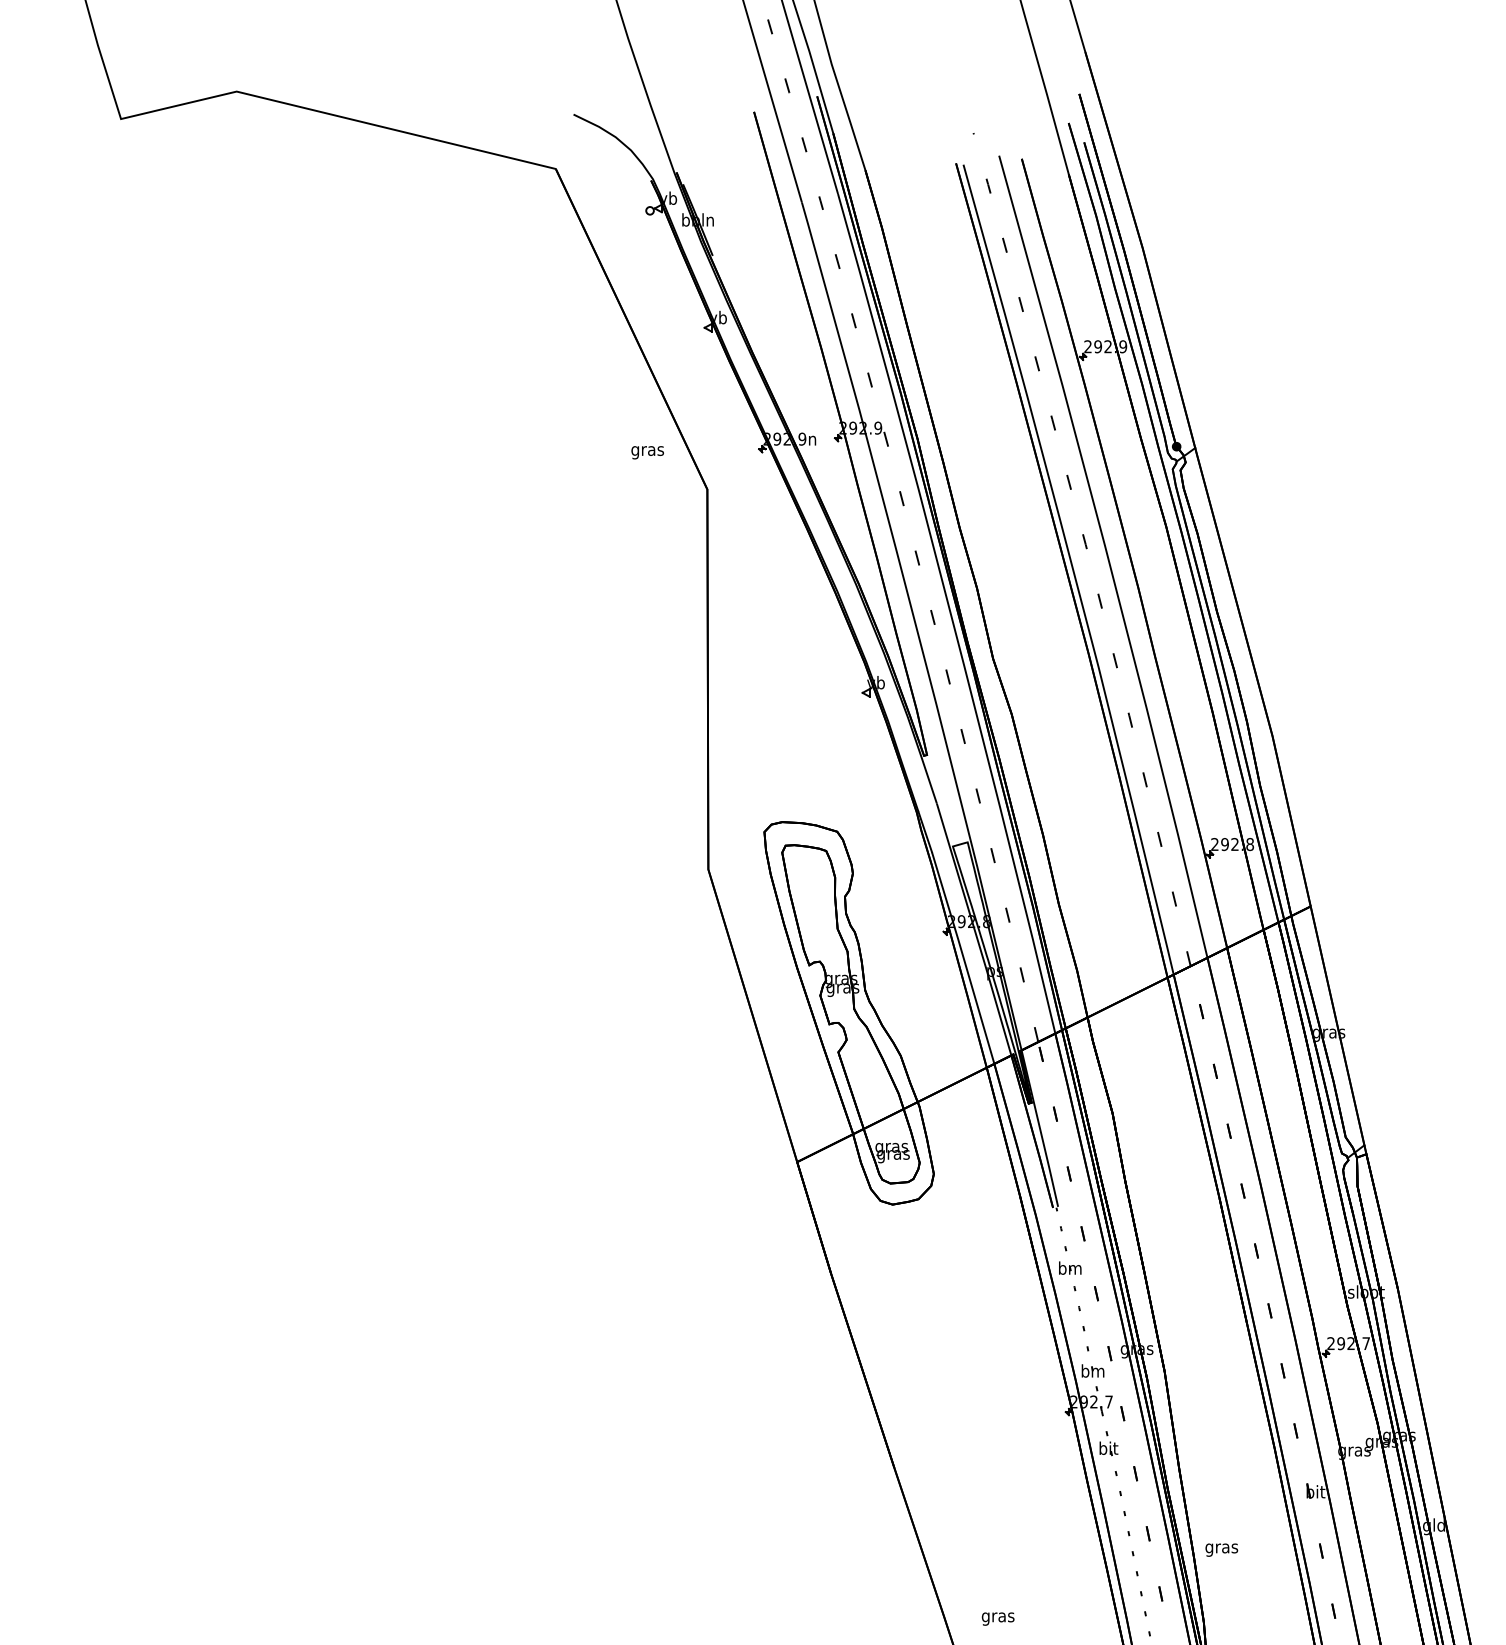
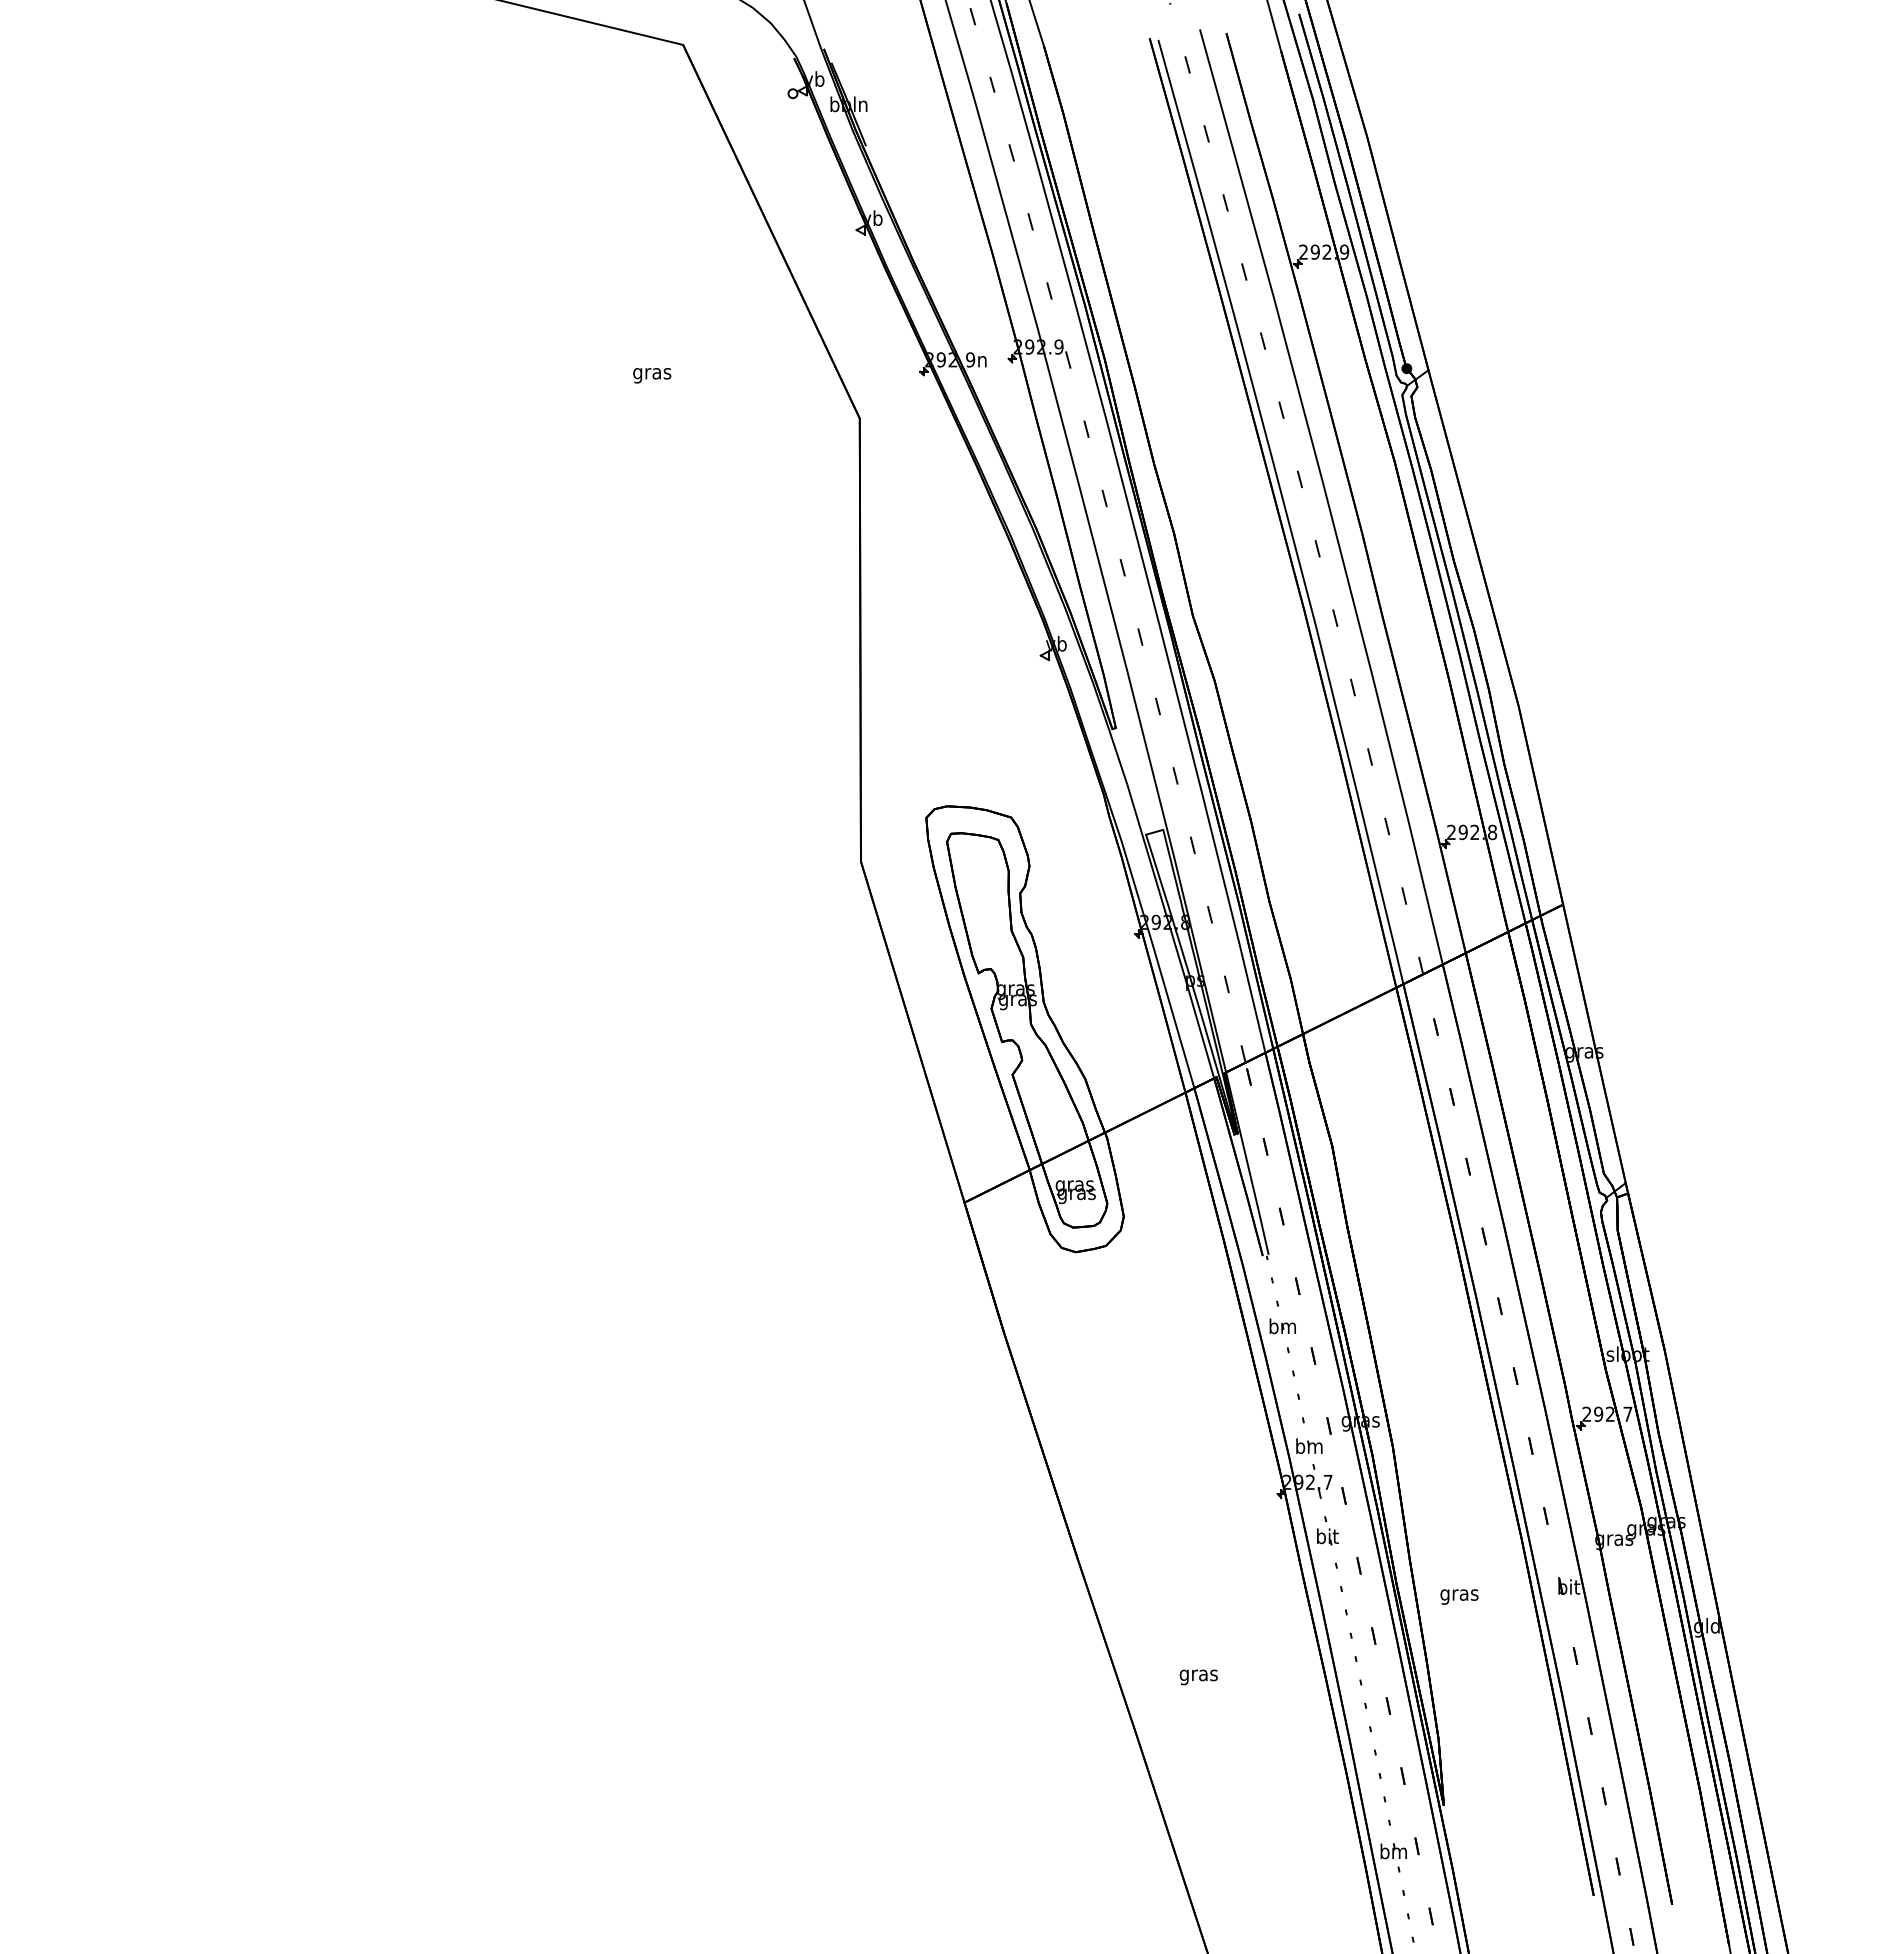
text: (647, 452) -> (652, 375), moved
text: (1221, 1549) -> (1459, 1596), moved
text: (997, 1619) -> (1198, 1677), moved

